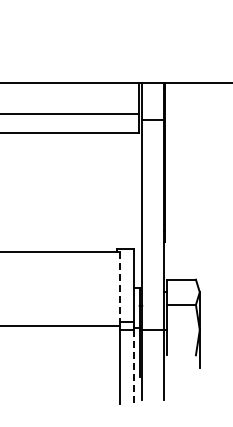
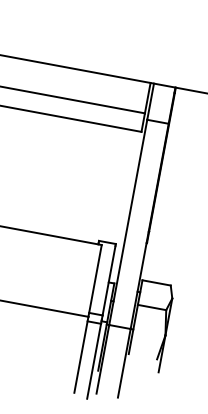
line: (120, 289) -> (95, 281), dashed -> solid
line: (133, 369) -> (93, 361), dashed -> solid

